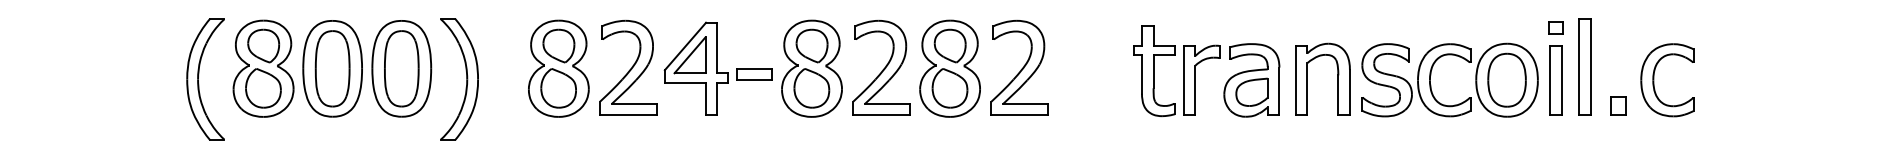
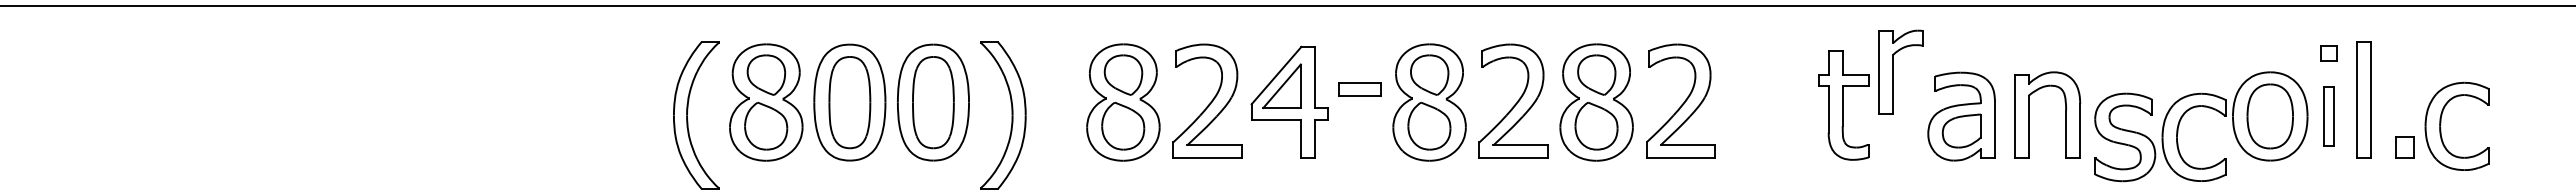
part: (754, 74) -> (1359, 89), moved
part: (1654, 78) -> (2441, 124), moved
part: (1195, 79) -> (1893, 71), moved
part: (1416, 80) -> (2160, 137), moved
part: (1555, 80) -> (2328, 116), size x0.7

